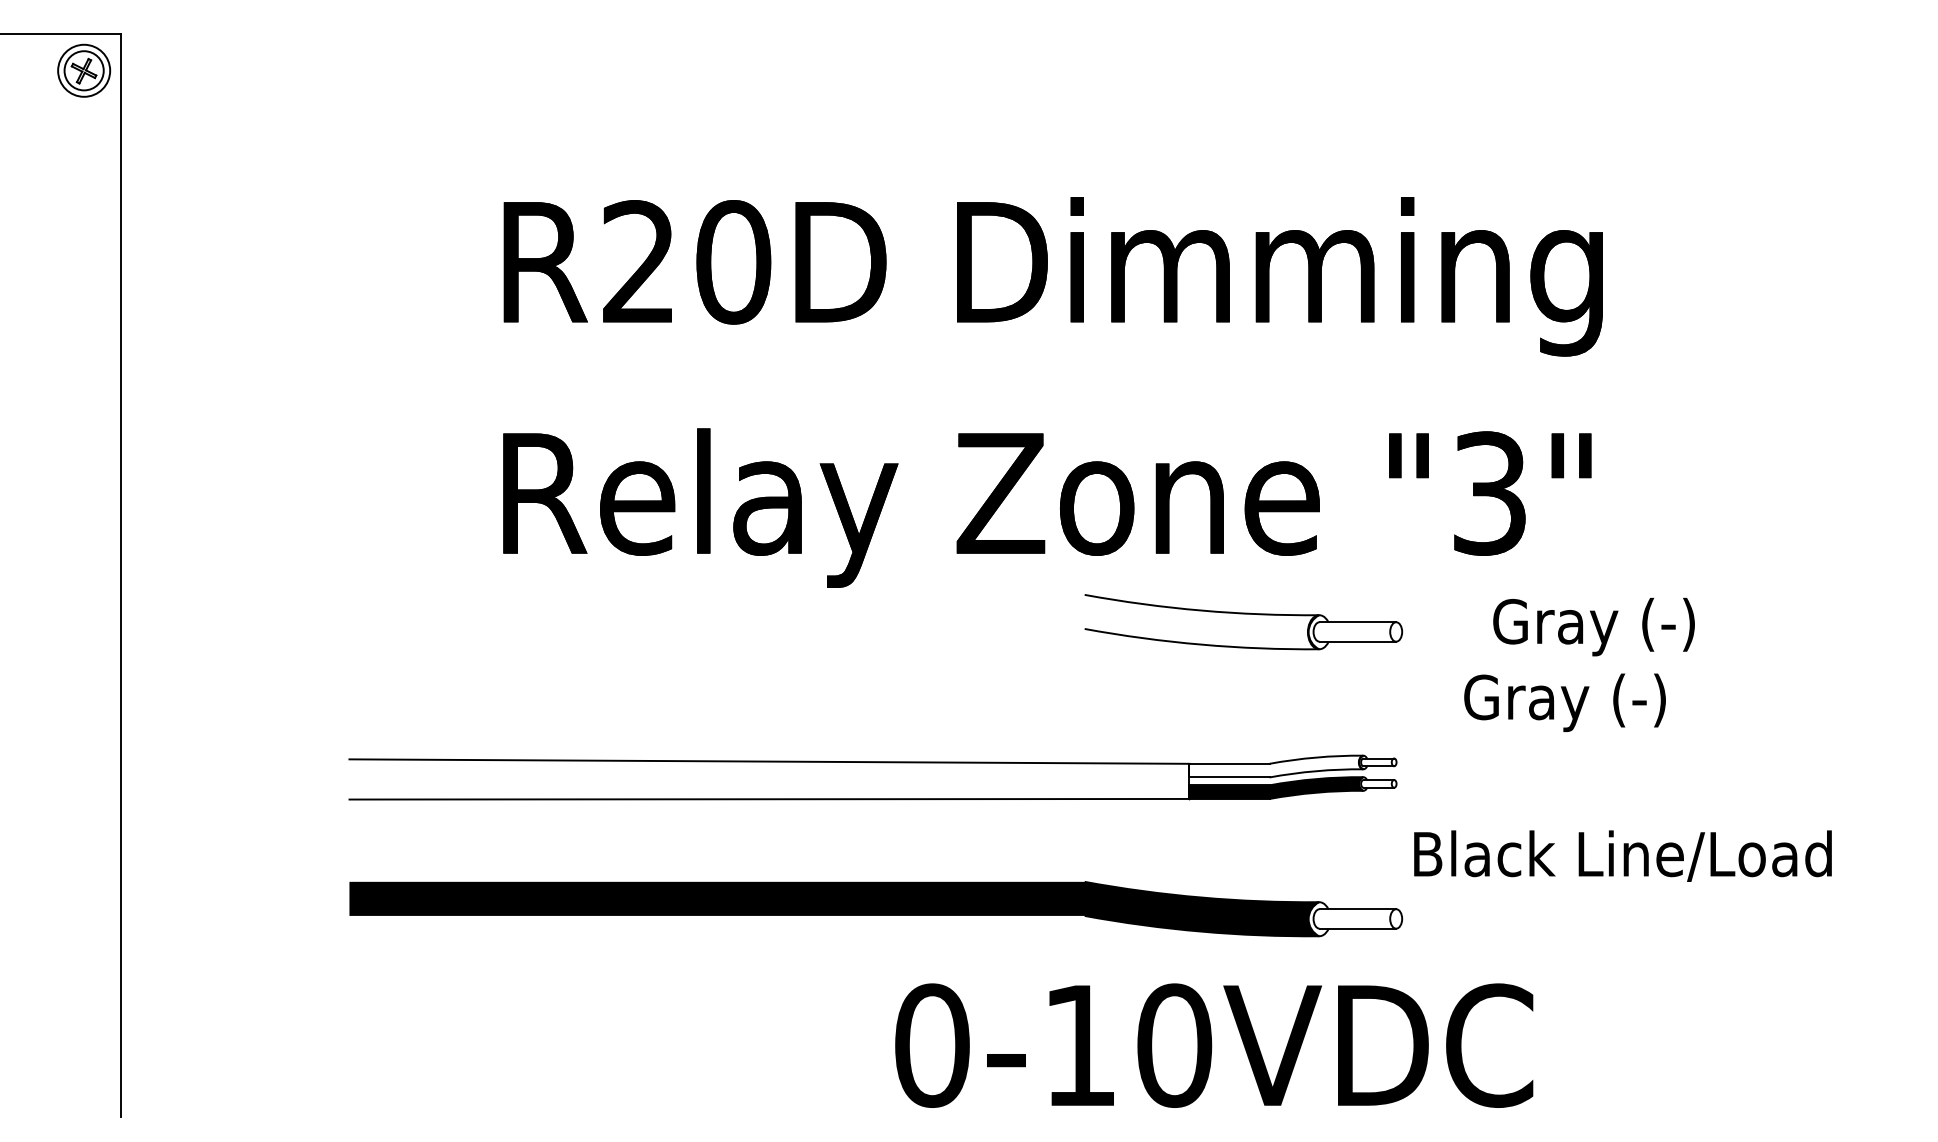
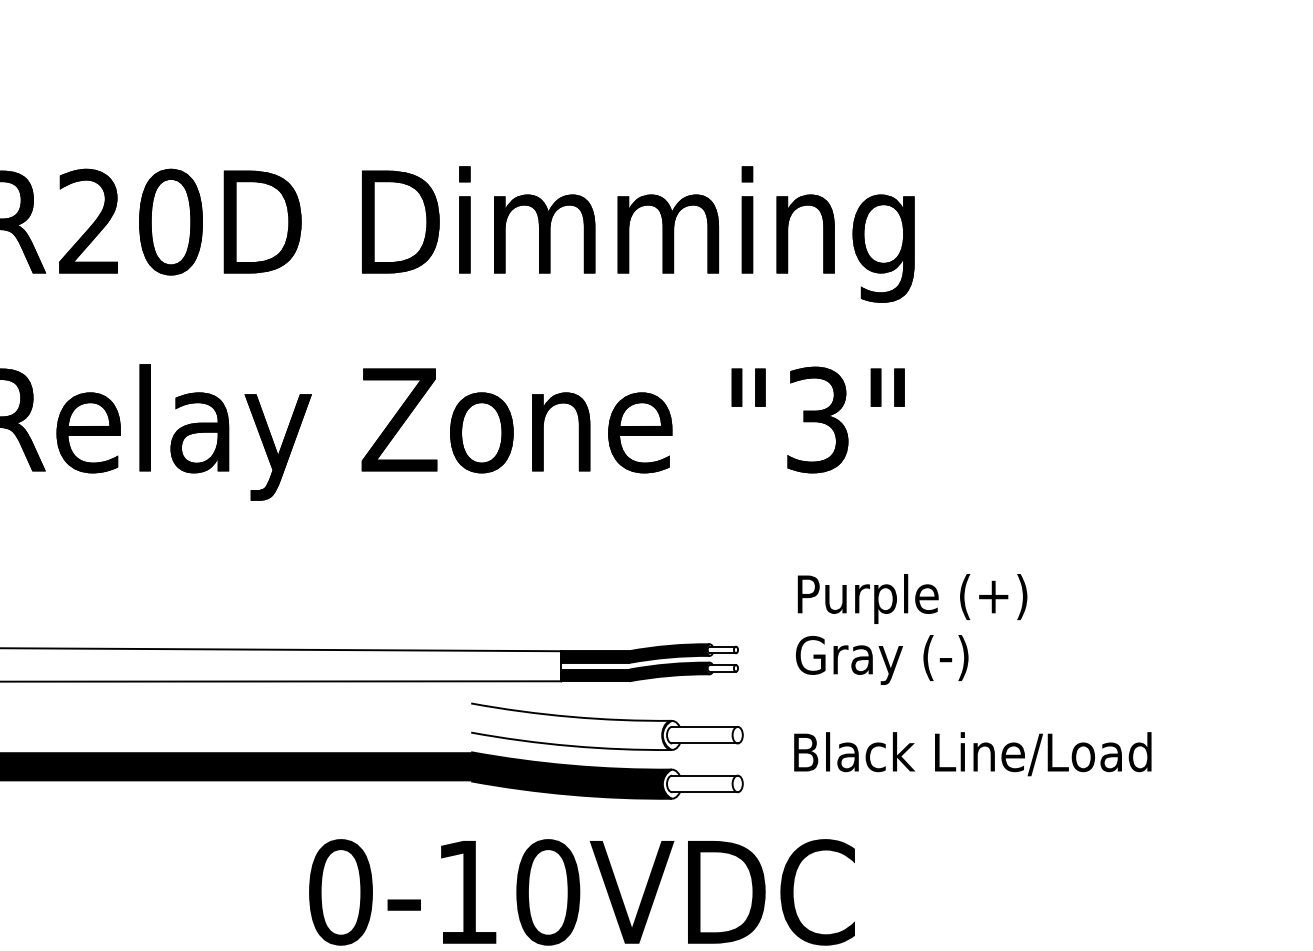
part: (1243, 614) -> (607, 720), moved
text: (1593, 626) -> (881, 659), moved
text: (1599, 702) -> (911, 598), Gray (-) -> Purple (+)
fill: (1276, 766) -> (635, 653), added
text: (1622, 855) -> (972, 753), moved

